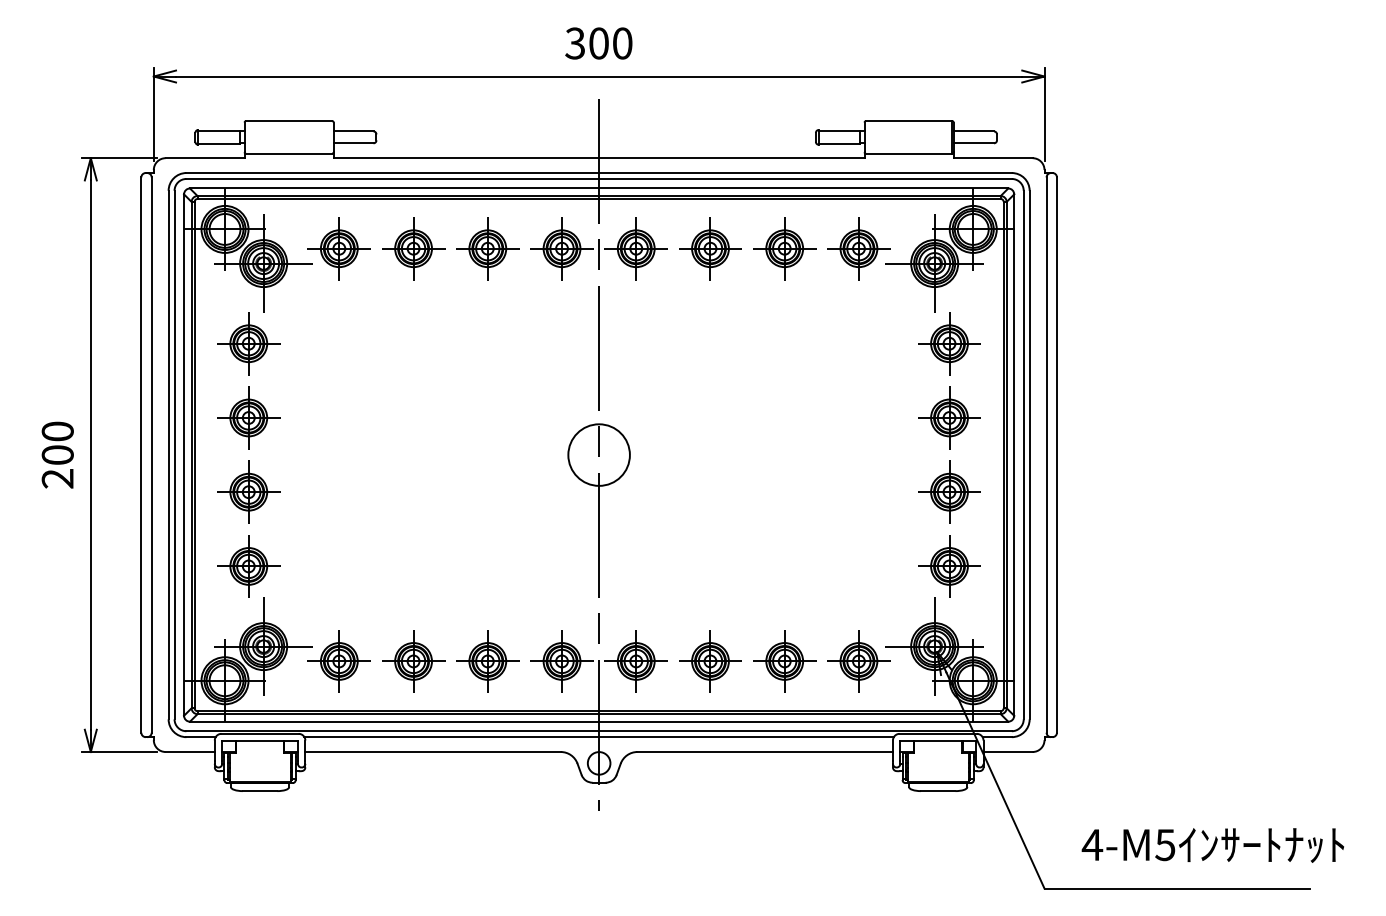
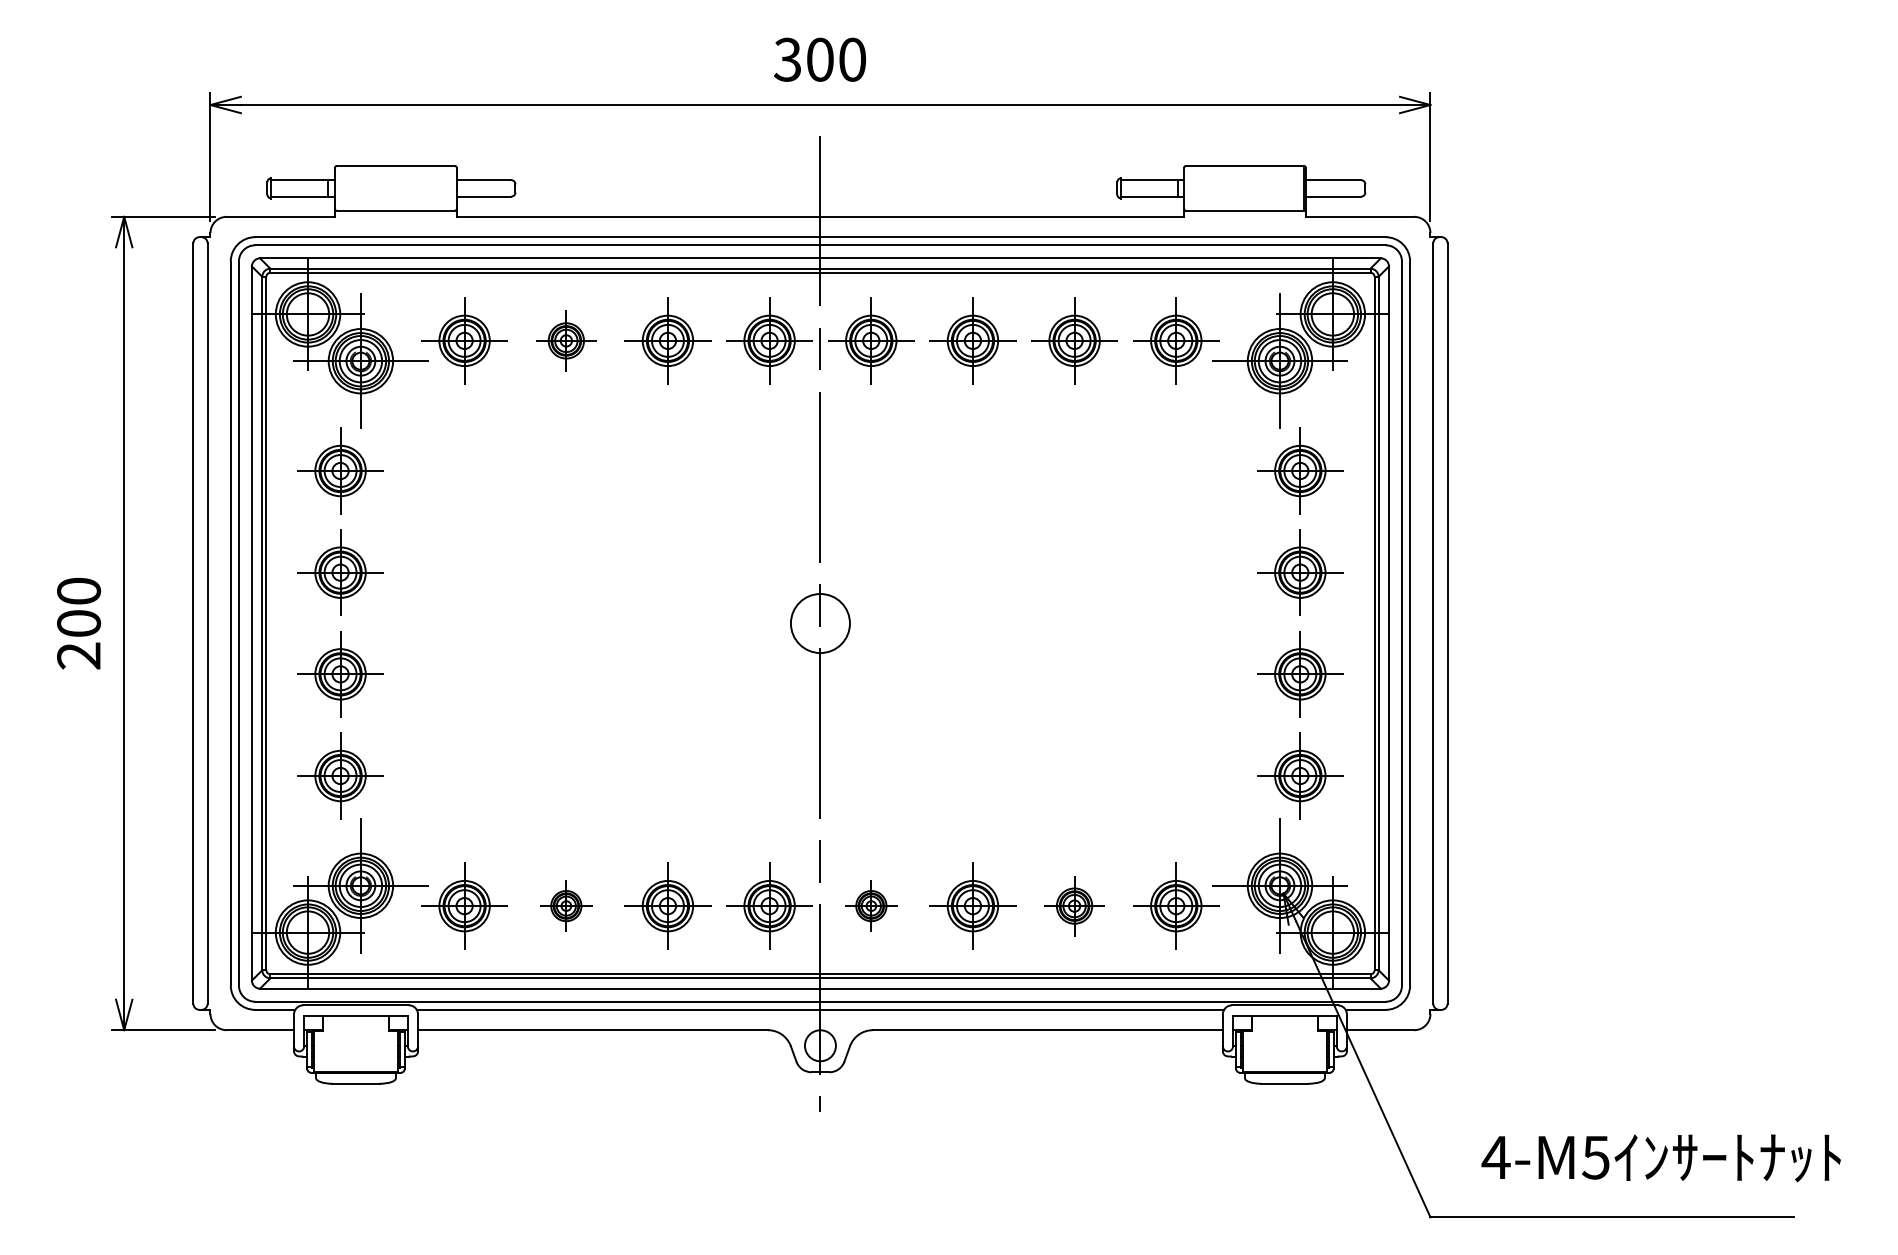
part: (413, 248) -> (566, 340), size x0.7
circle: (599, 455) -> (820, 623), size x0.7
part: (413, 660) -> (566, 905), size x0.6
part: (636, 660) -> (871, 905), size x0.6
part: (784, 660) -> (1074, 905), size x0.7

